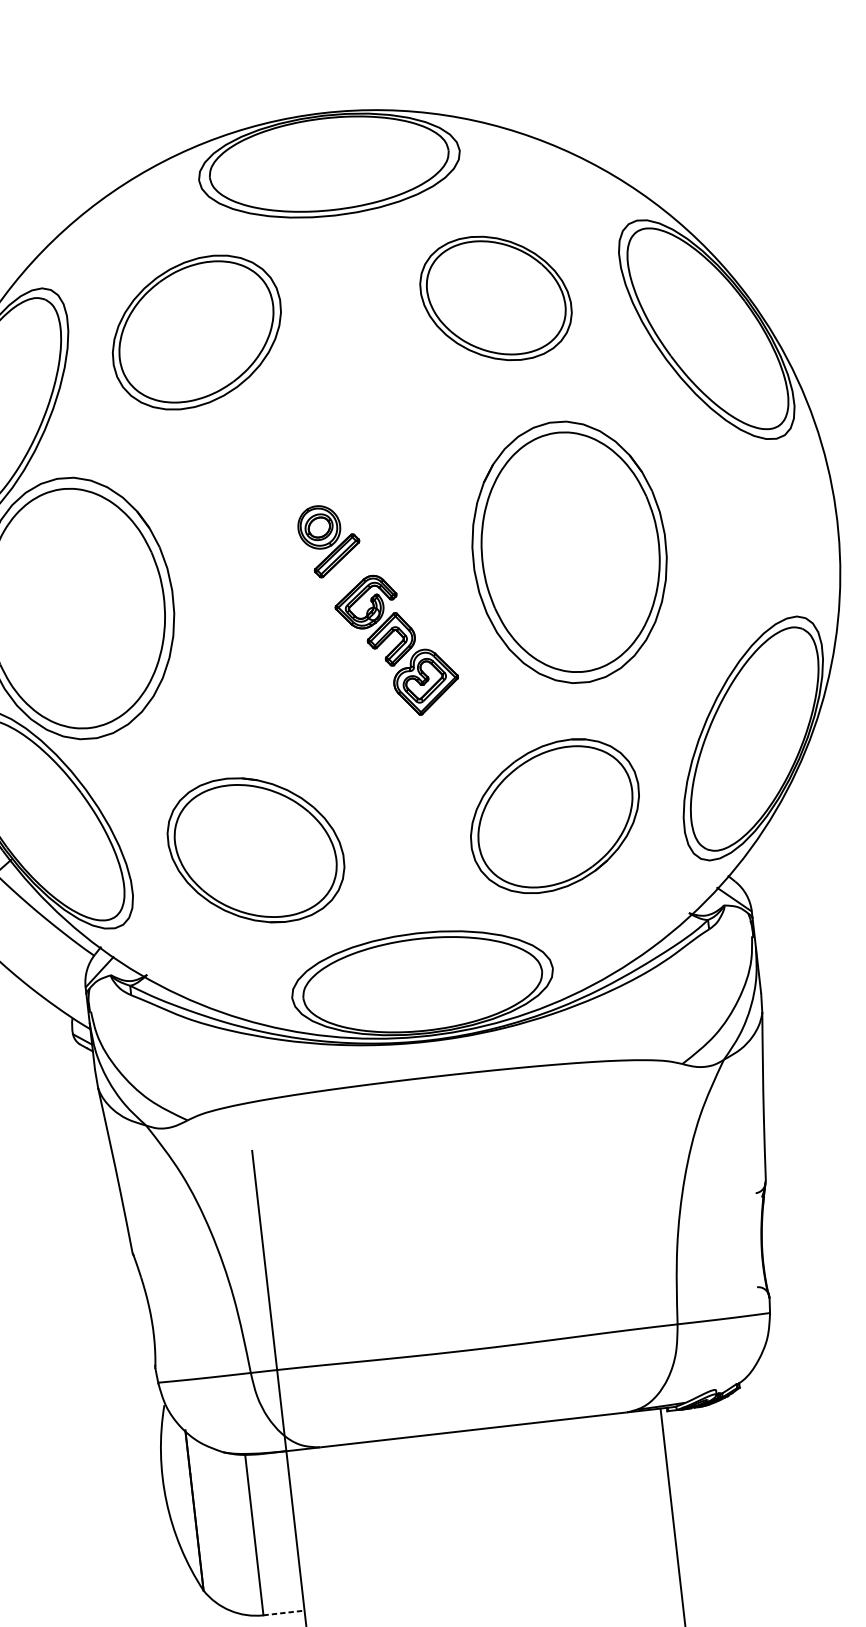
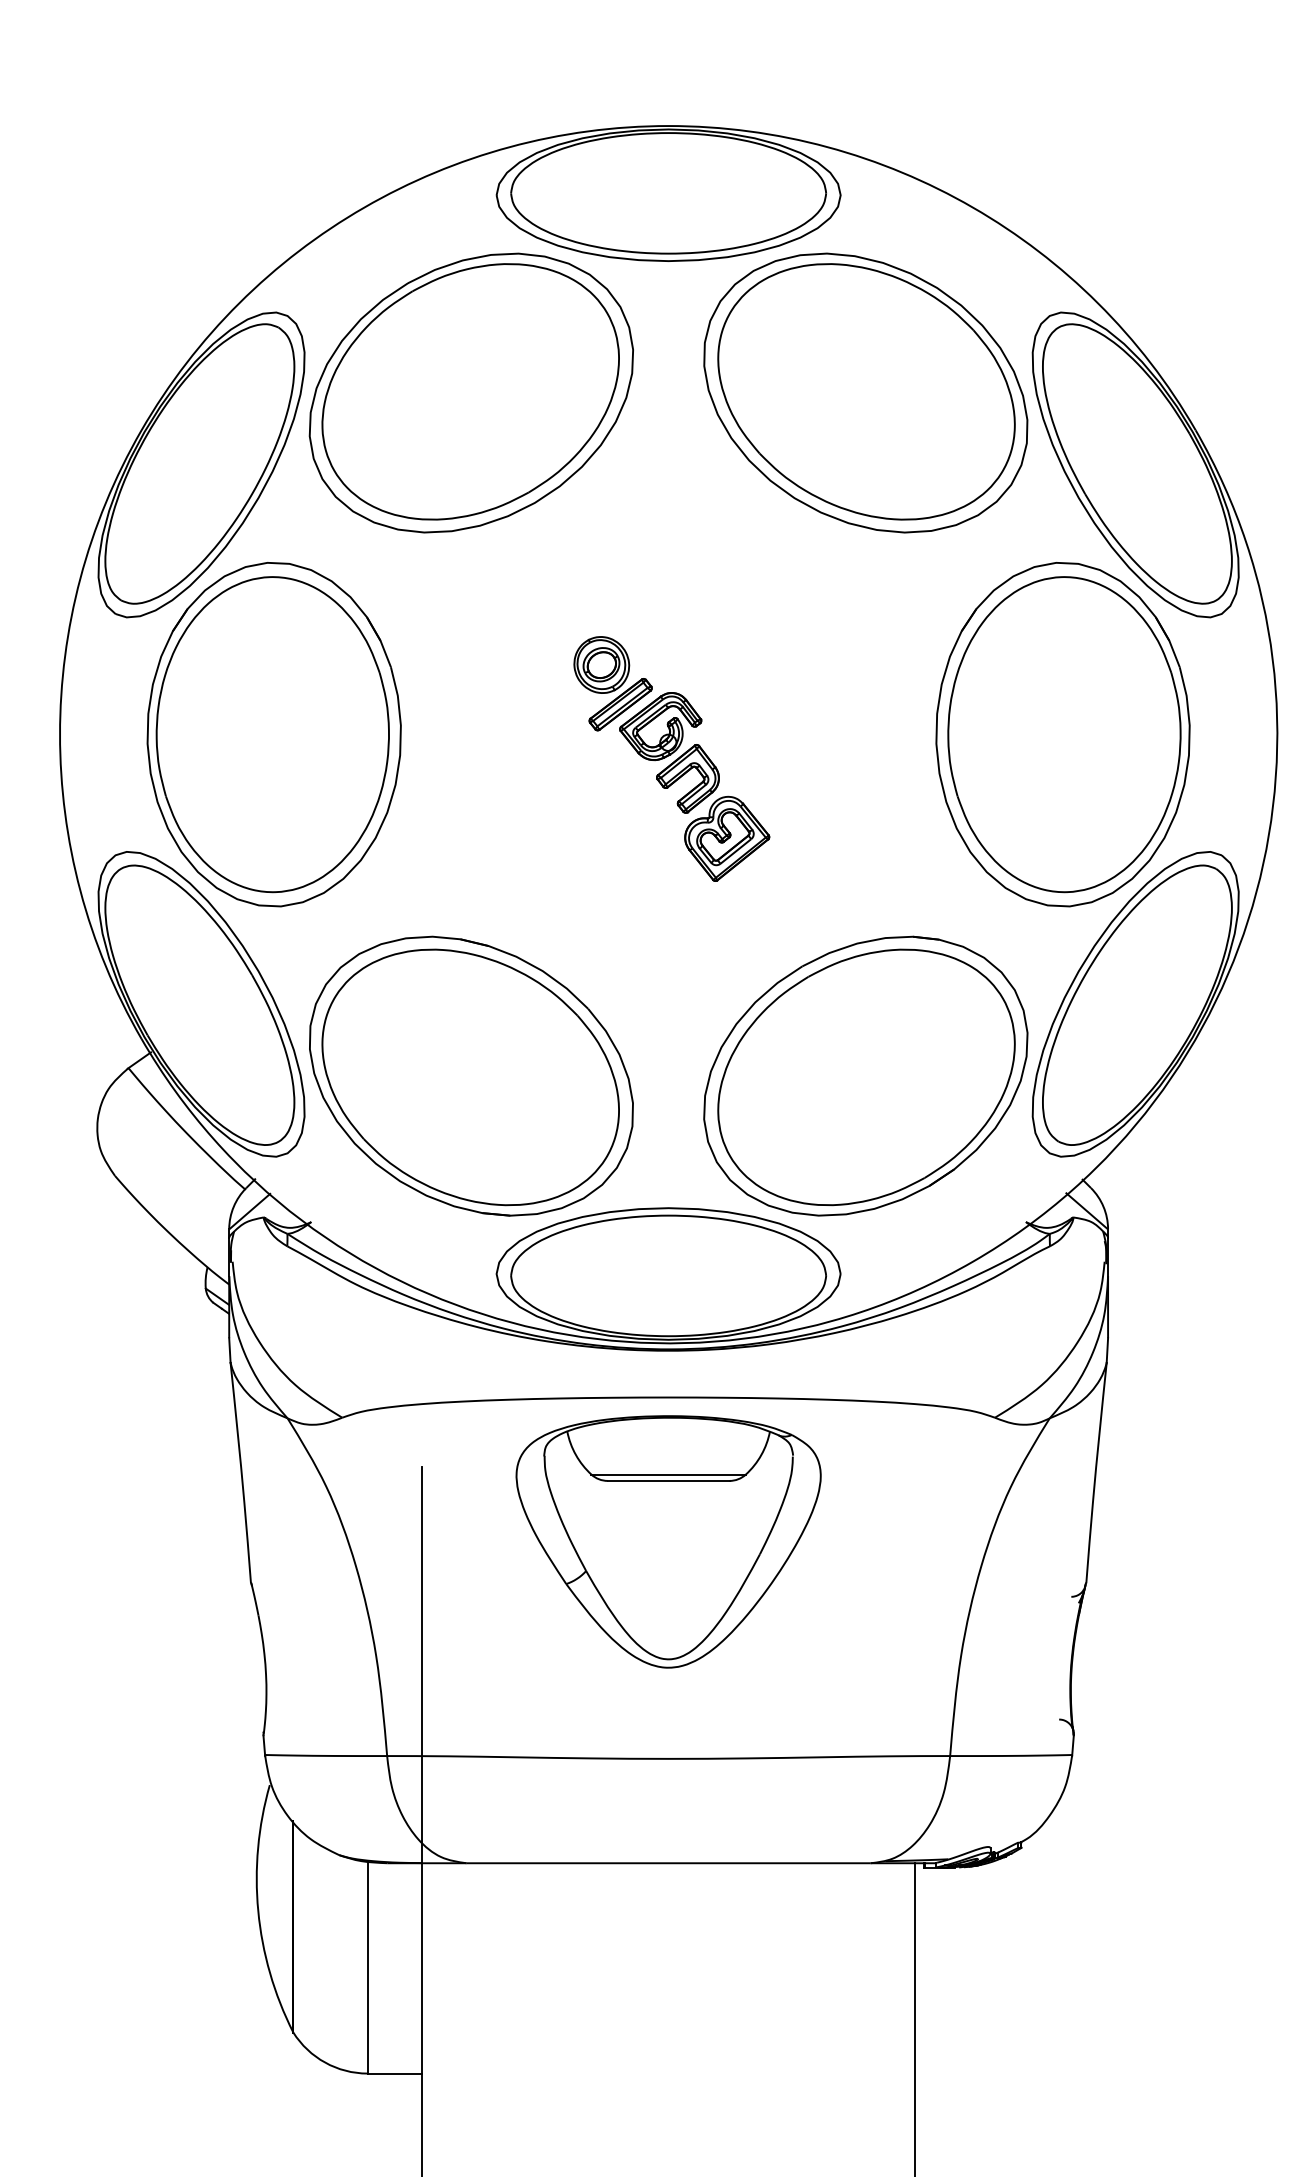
part: (495, 298) -> (865, 392), size x1.67
part: (196, 332) -> (470, 392), size x1.43
part: (569, 552) -> (1062, 734), moved
part: (396, 644) -> (694, 786), moved
part: (554, 815) -> (865, 1075), size x1.43
part: (256, 849) -> (471, 1075), size x1.43
part: (445, 1186) -> (668, 1541), added
line: (284, 1612) -> (395, 2073), dashed -> solid

